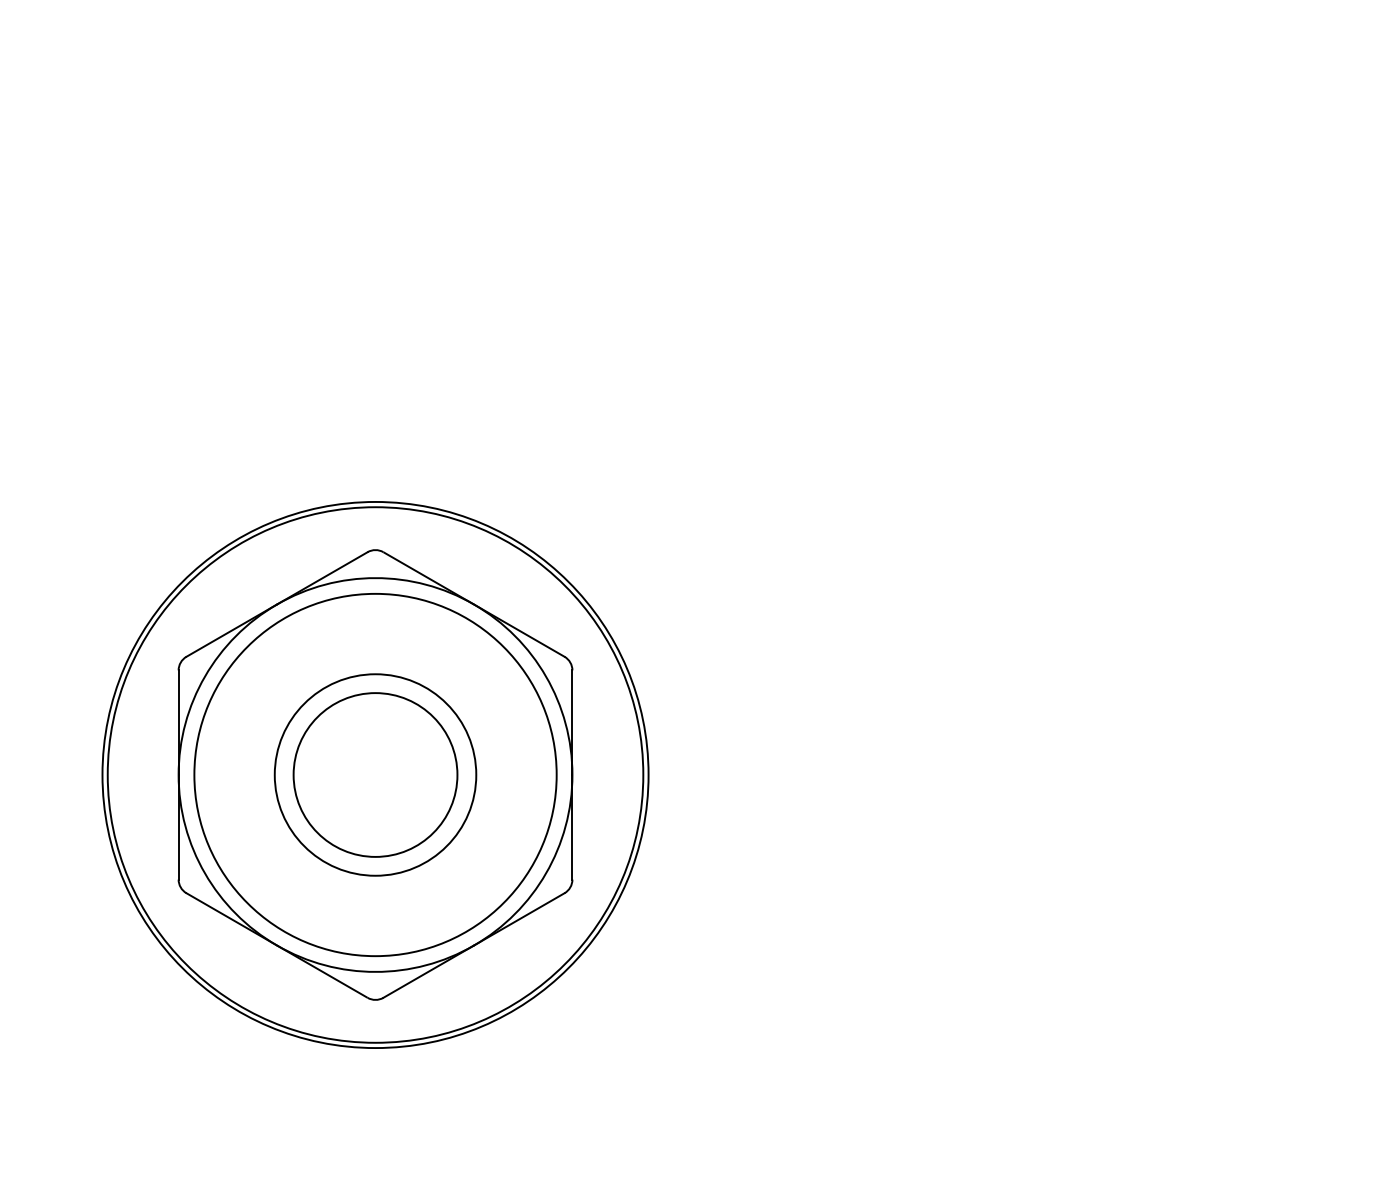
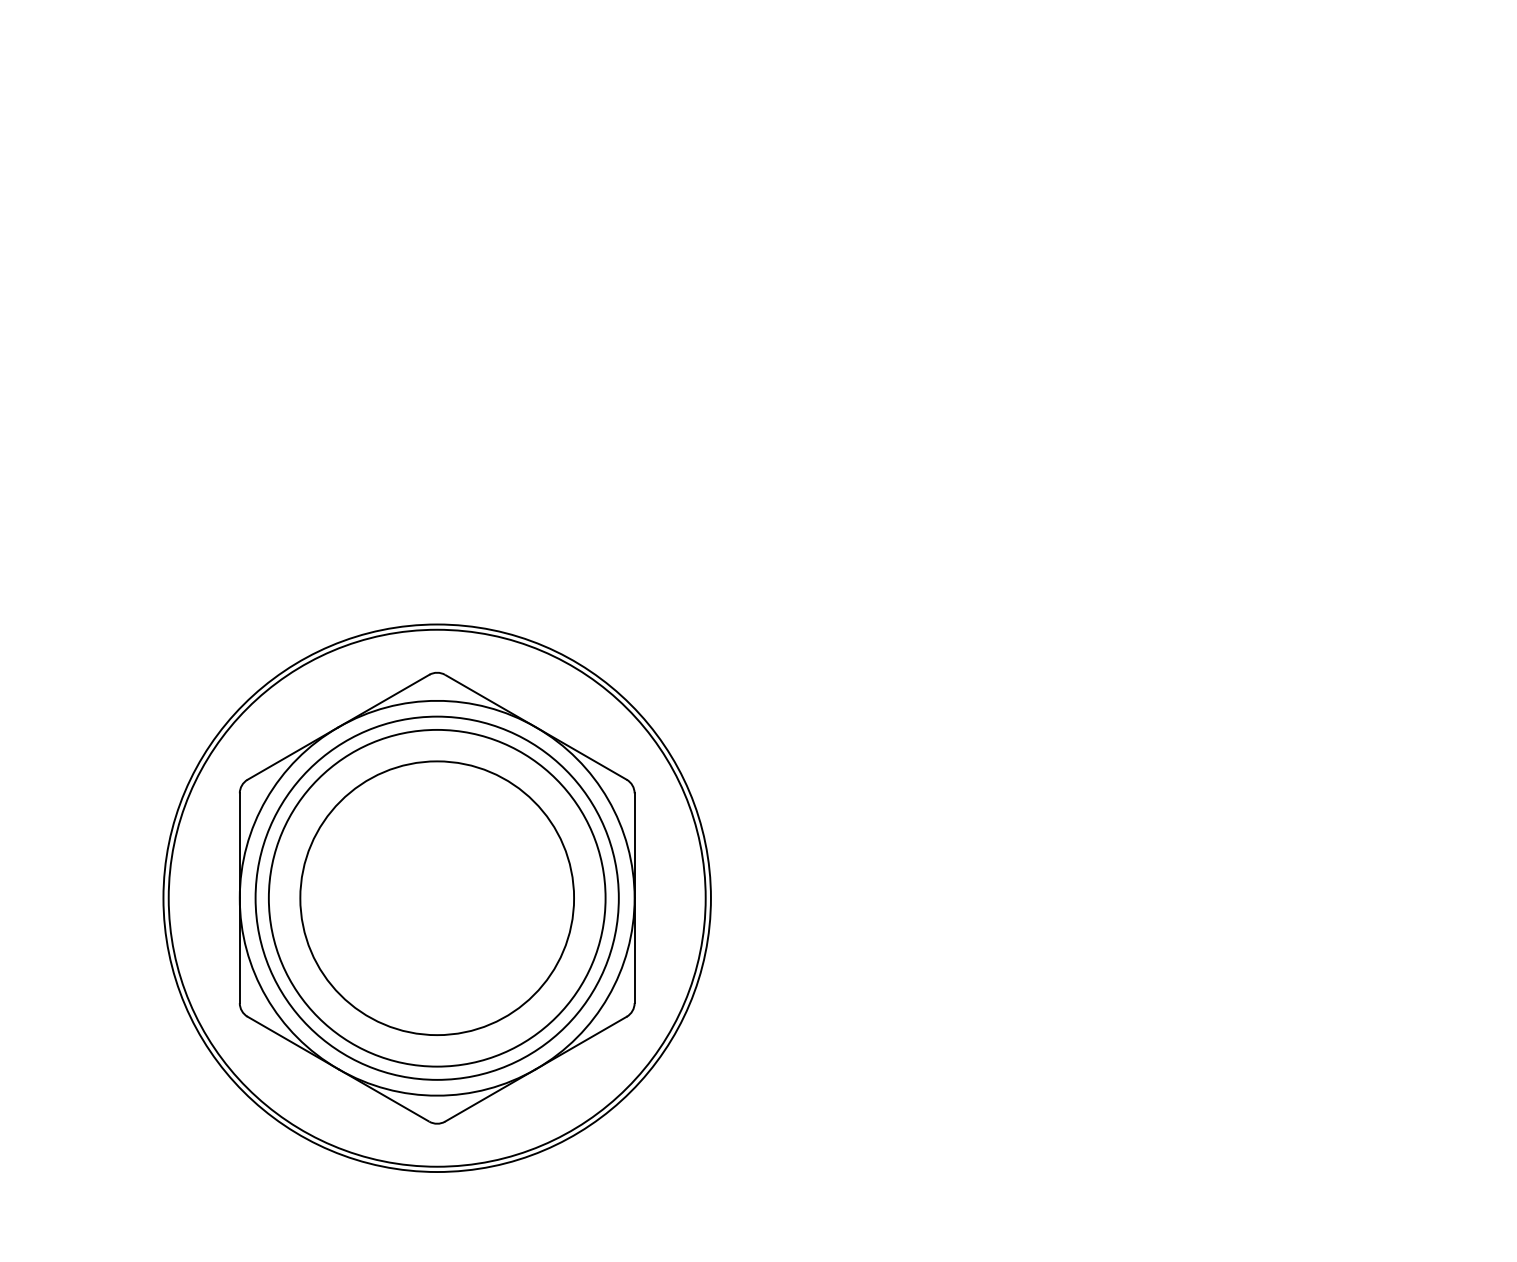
circle: (374, 774) -> (436, 897), size x1.67
circle: (375, 775) -> (437, 898), size x1.67

